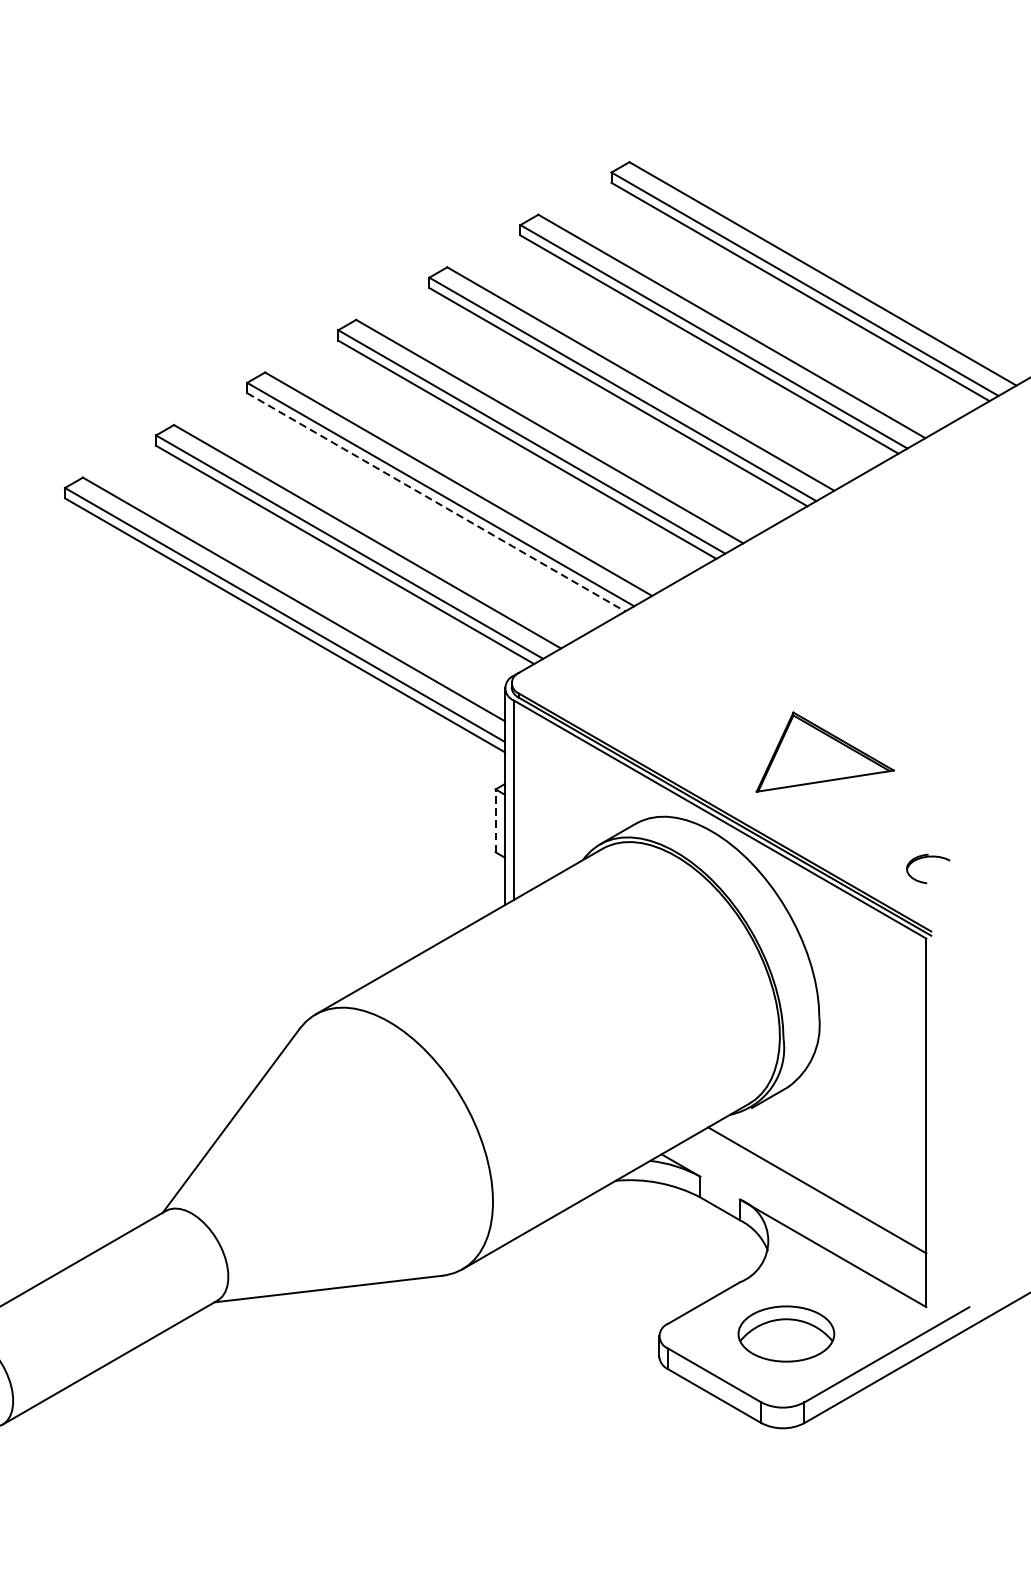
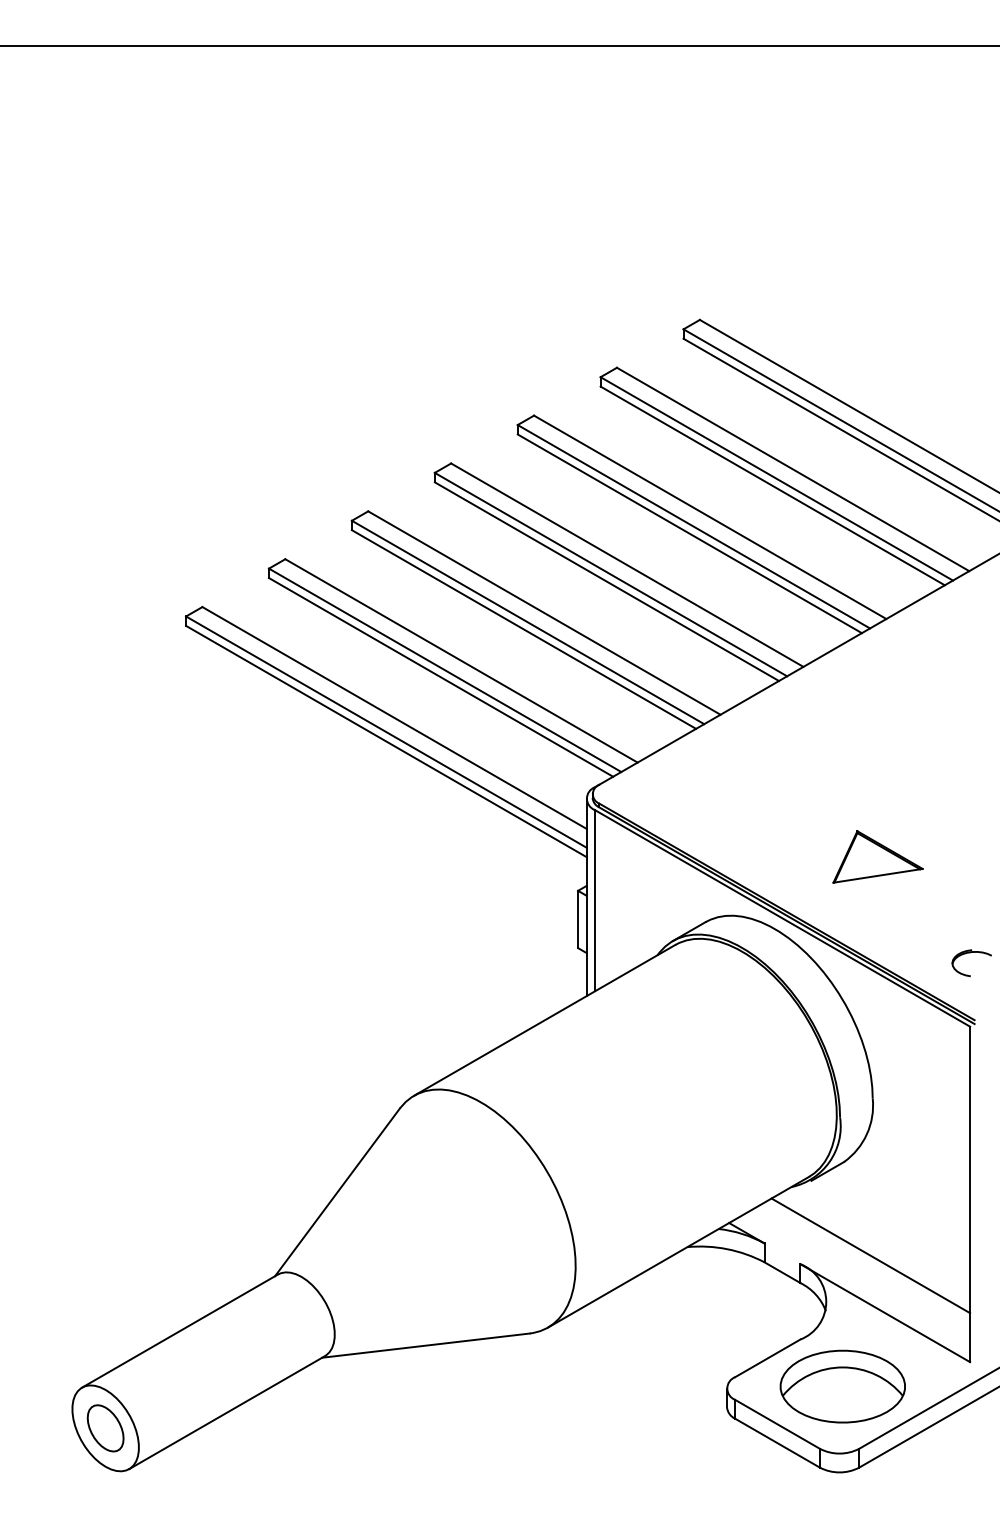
line: (436, 502) -> (524, 629), dashed -> solid
part: (824, 751) -> (877, 856), size x0.71
line: (496, 820) -> (578, 919), dashed -> solid
part: (786, 1333) -> (842, 1386), size x1.43

